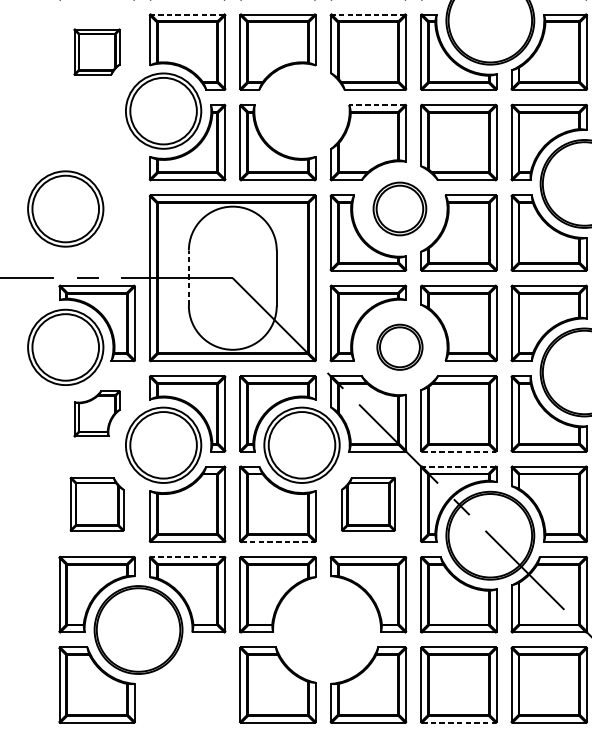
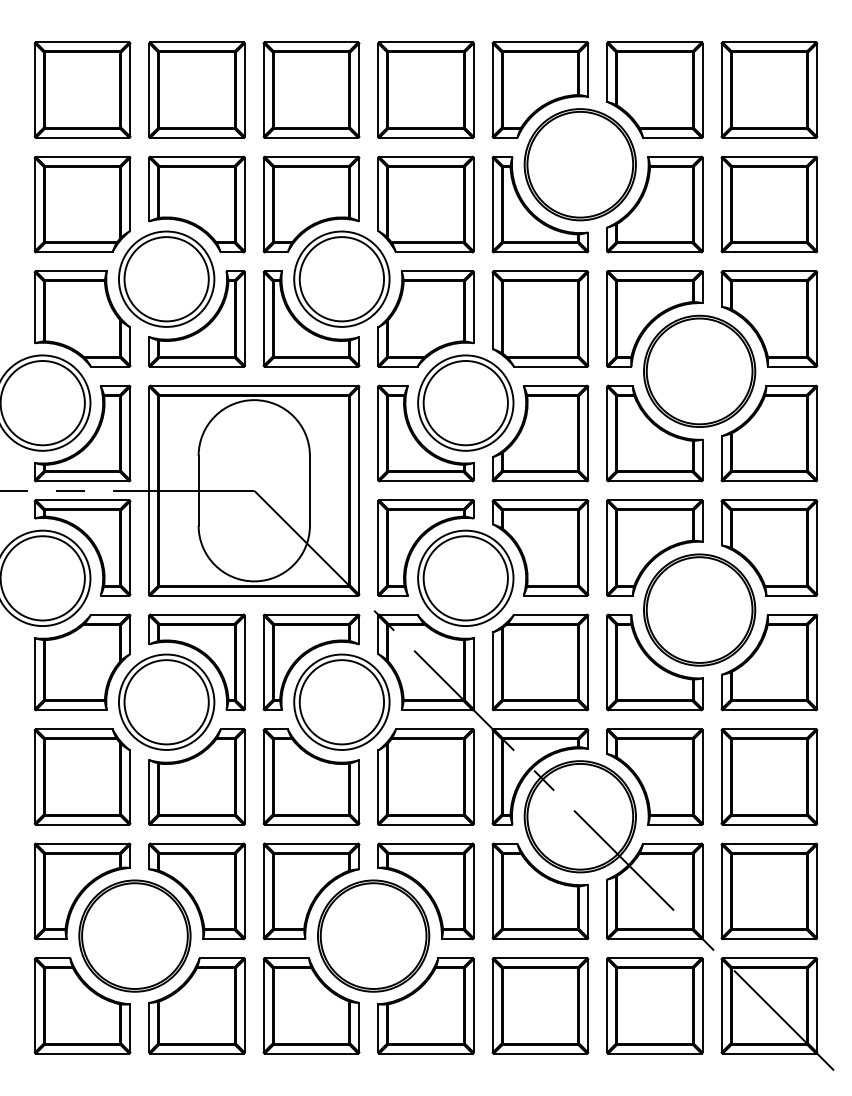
line: (187, 14) -> (197, 156), dashed -> solid
line: (368, 14) -> (426, 156), dashed -> solid
part: (97, 52) -> (82, 204), size x1.67
line: (376, 105) -> (436, 271), dashed -> solid
part: (301, 110) -> (341, 278), added
part: (97, 142) -> (82, 318), added
part: (399, 208) -> (465, 402), size x1.43
part: (102, 237) -> (89, 439), added
line: (188, 278) -> (198, 490), dashed -> solid
part: (399, 346) -> (465, 577), size x1.67
part: (97, 413) -> (82, 662), size x1.67
line: (458, 451) -> (540, 710), dashed -> solid
line: (458, 466) -> (540, 729), dashed -> solid
part: (97, 503) -> (82, 776), size x1.43
part: (368, 503) -> (425, 776), size x1.43
line: (278, 541) -> (311, 824), dashed -> solid
line: (187, 556) -> (197, 843), dashed -> solid
part: (326, 629) -> (373, 935), added
part: (187, 684) -> (196, 1005), added
line: (458, 722) -> (540, 1053), dashed -> solid

